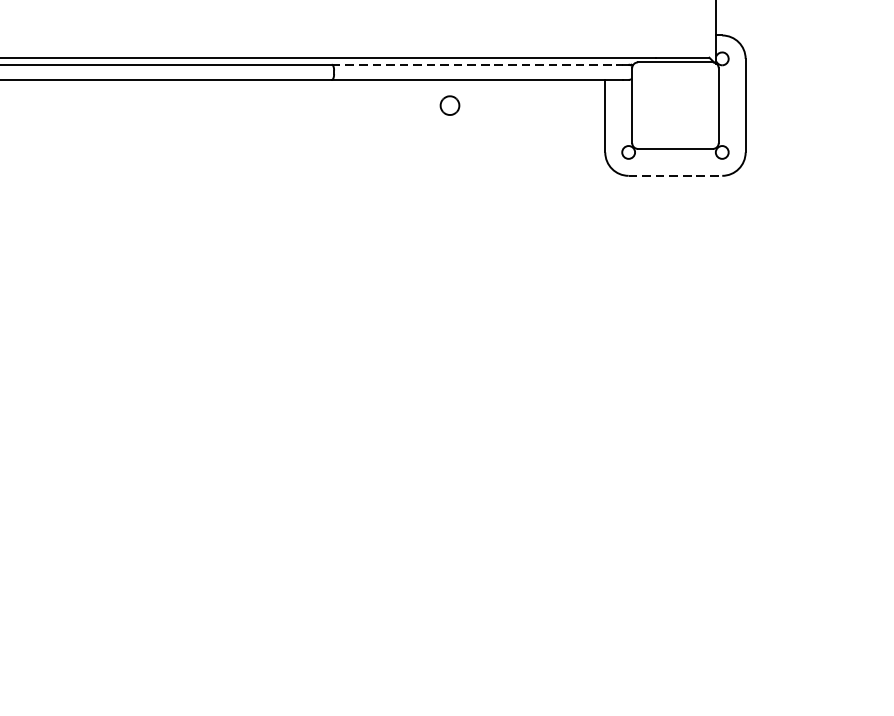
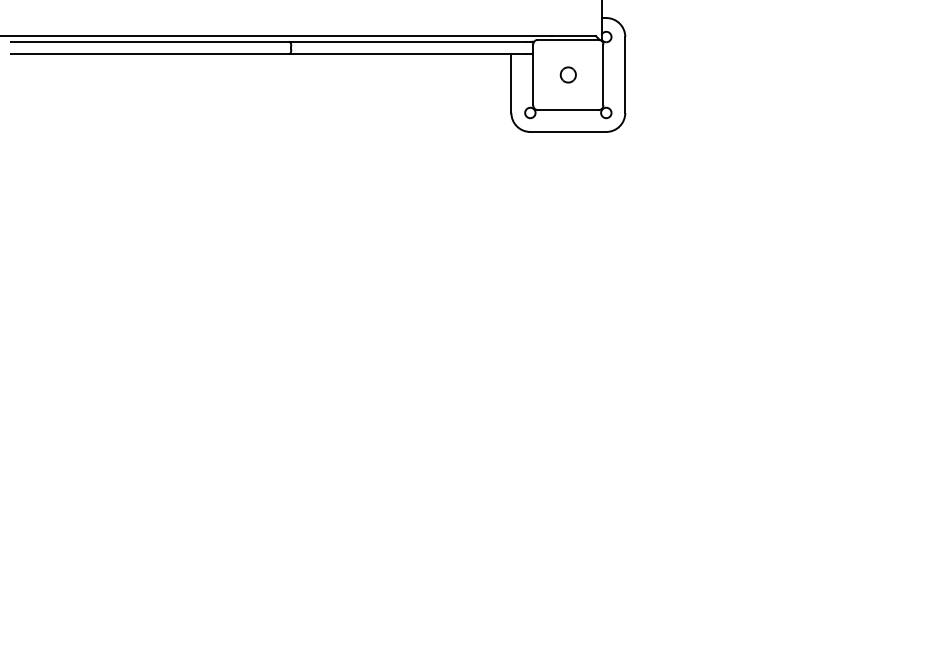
line: (478, 64) -> (408, 41), dashed -> solid
part: (448, 105) -> (567, 74), moved
line: (675, 175) -> (568, 131), dashed -> solid

